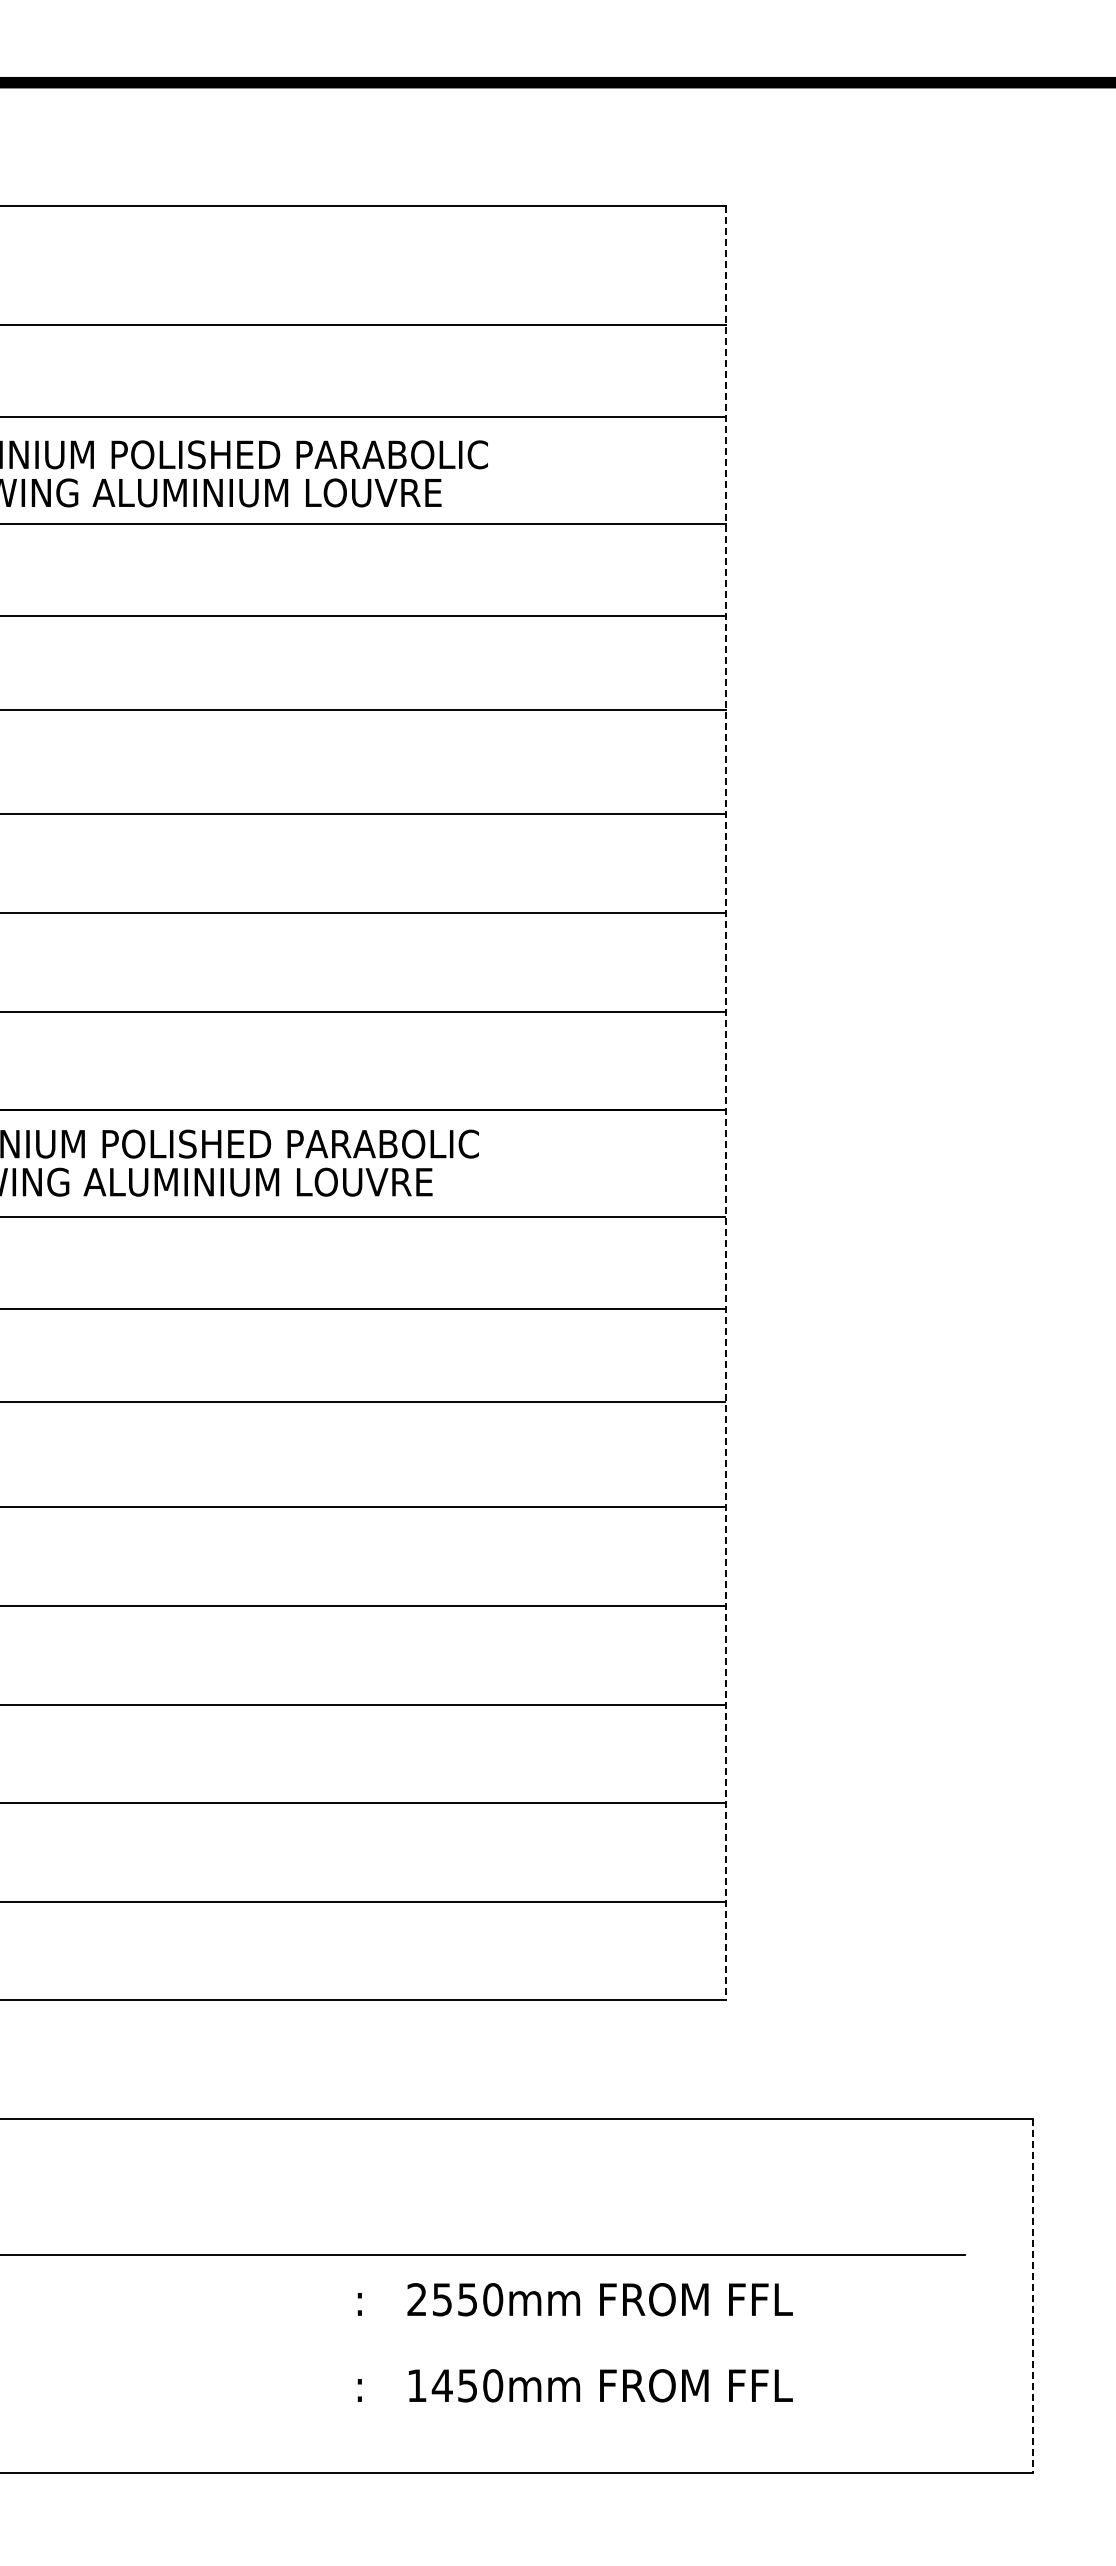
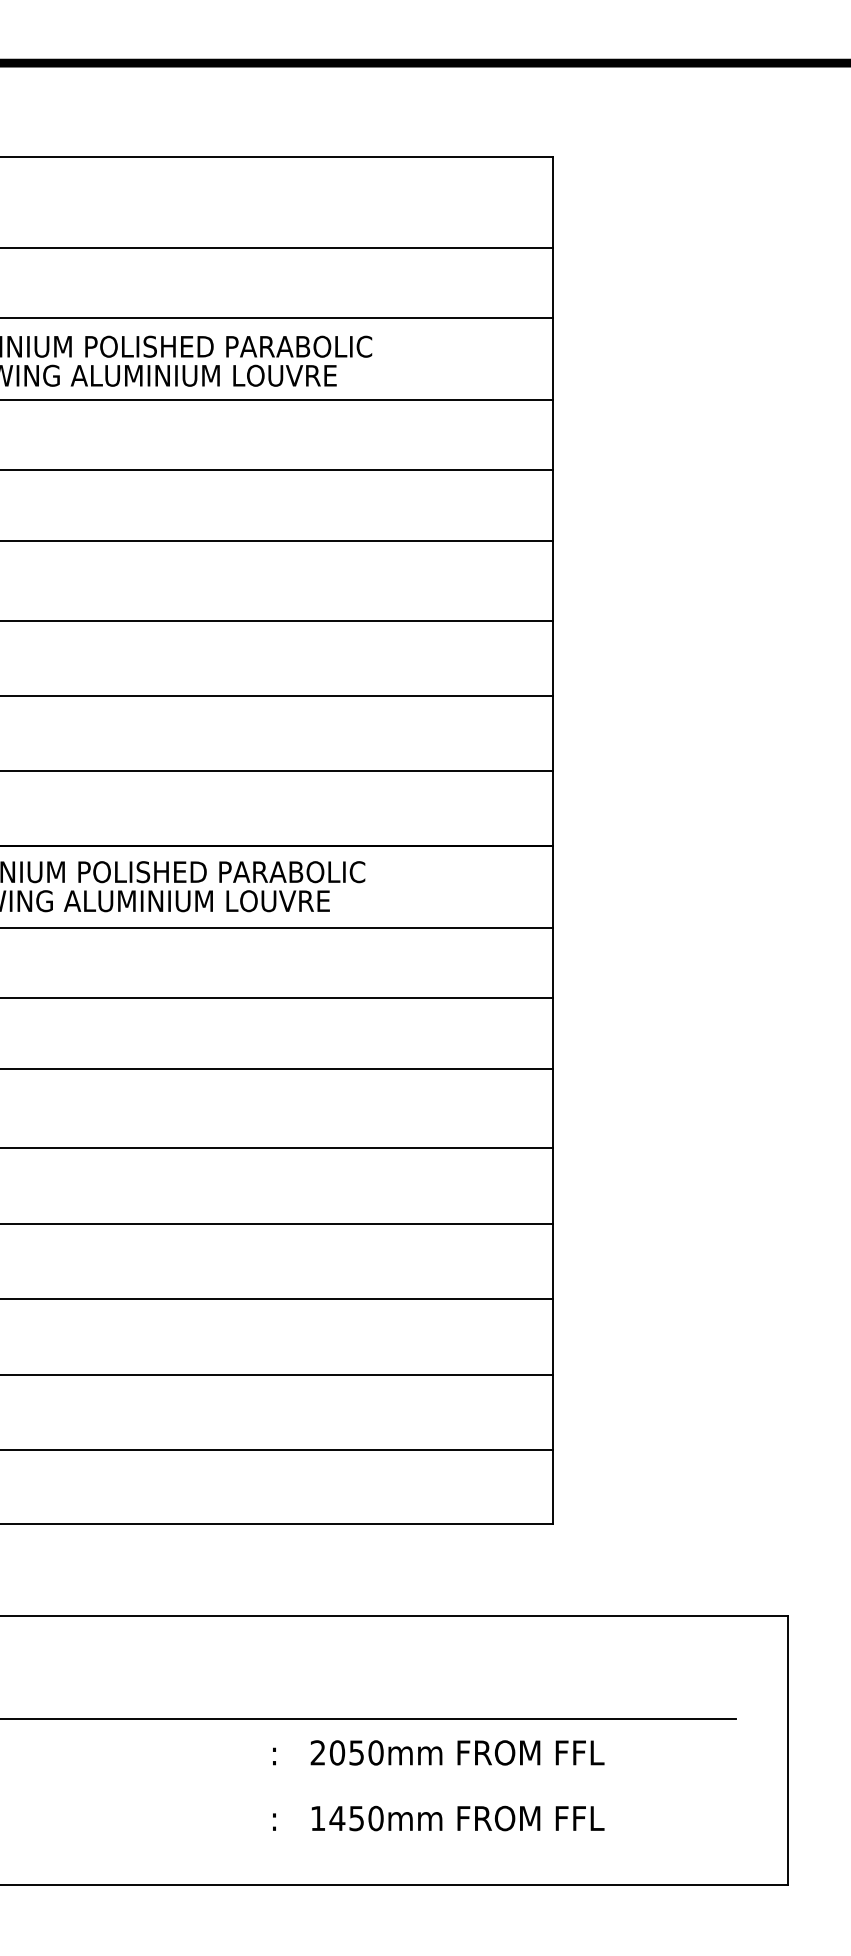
line: (725, 1103) -> (553, 841), dashed -> solid
line: (1033, 2296) -> (787, 1750), dashed -> solid
text: (442, 2299) -> (337, 1752), 2550mm -> 2050mm

